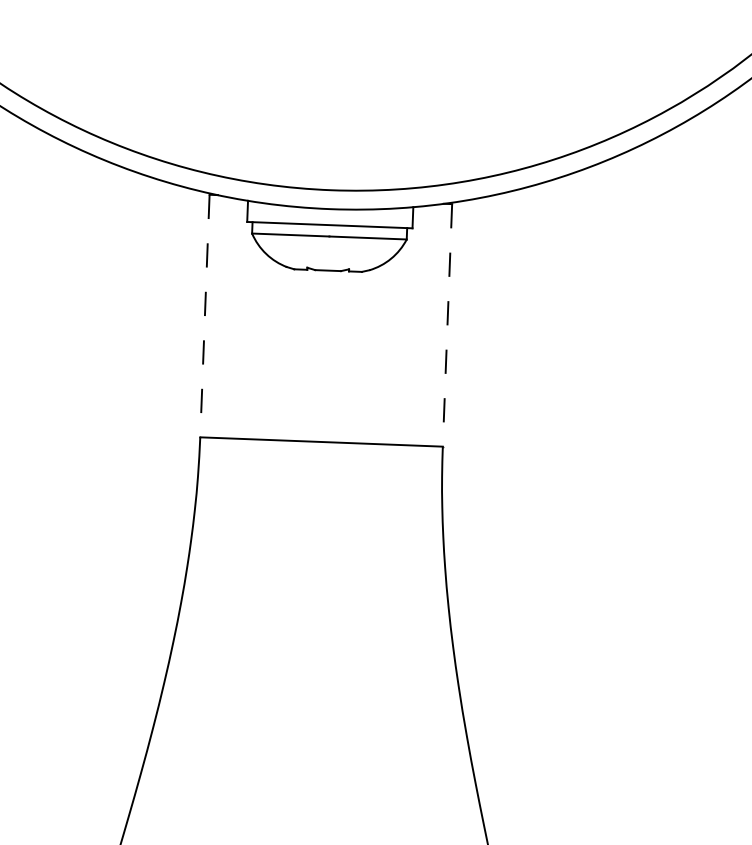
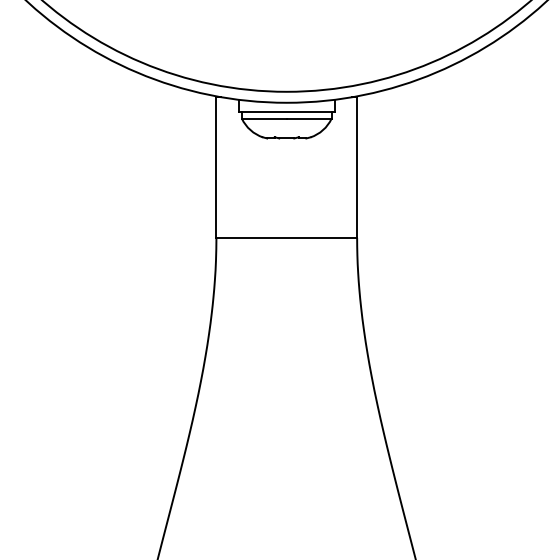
line: (204, 317) -> (216, 168), dashed -> solid
line: (448, 327) -> (357, 168), dashed -> solid

